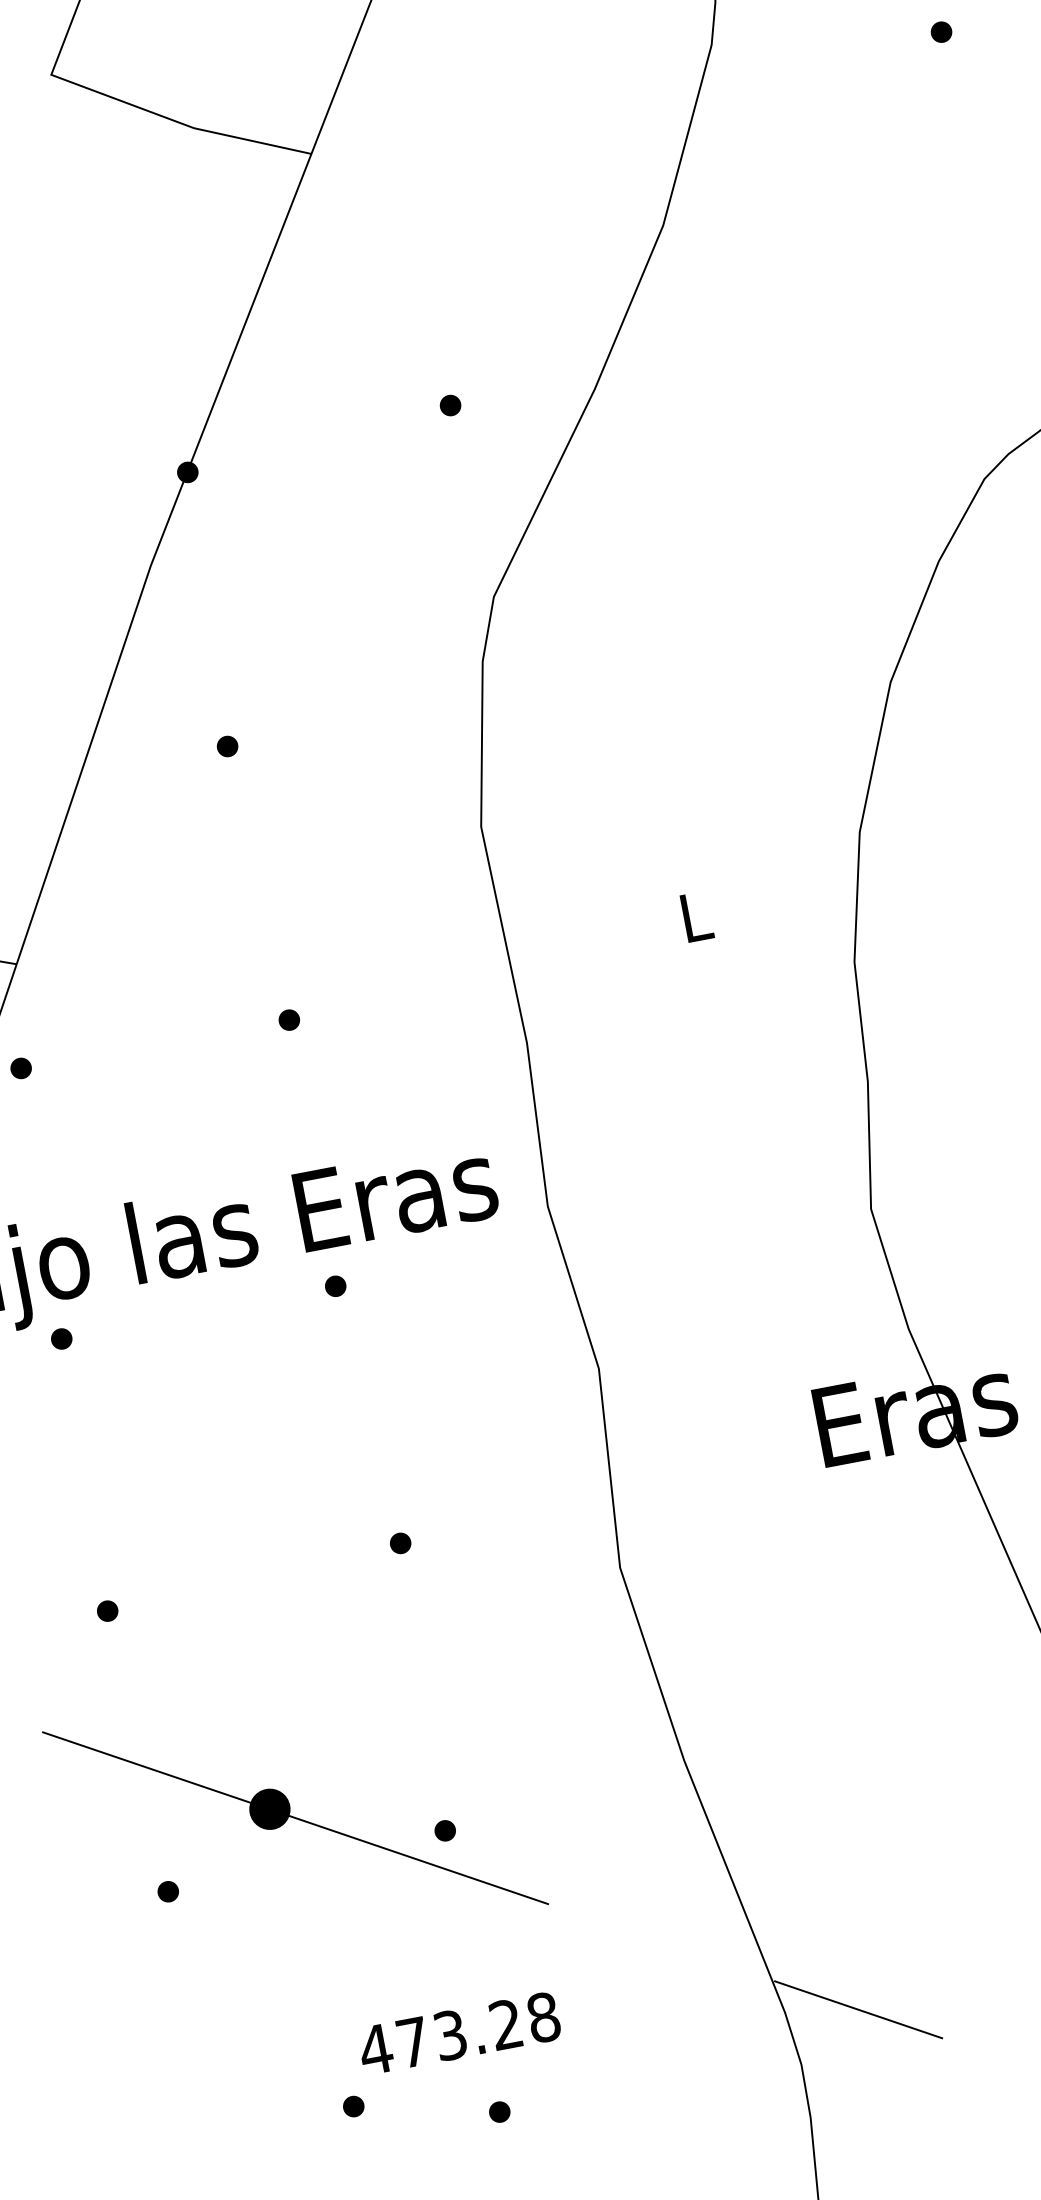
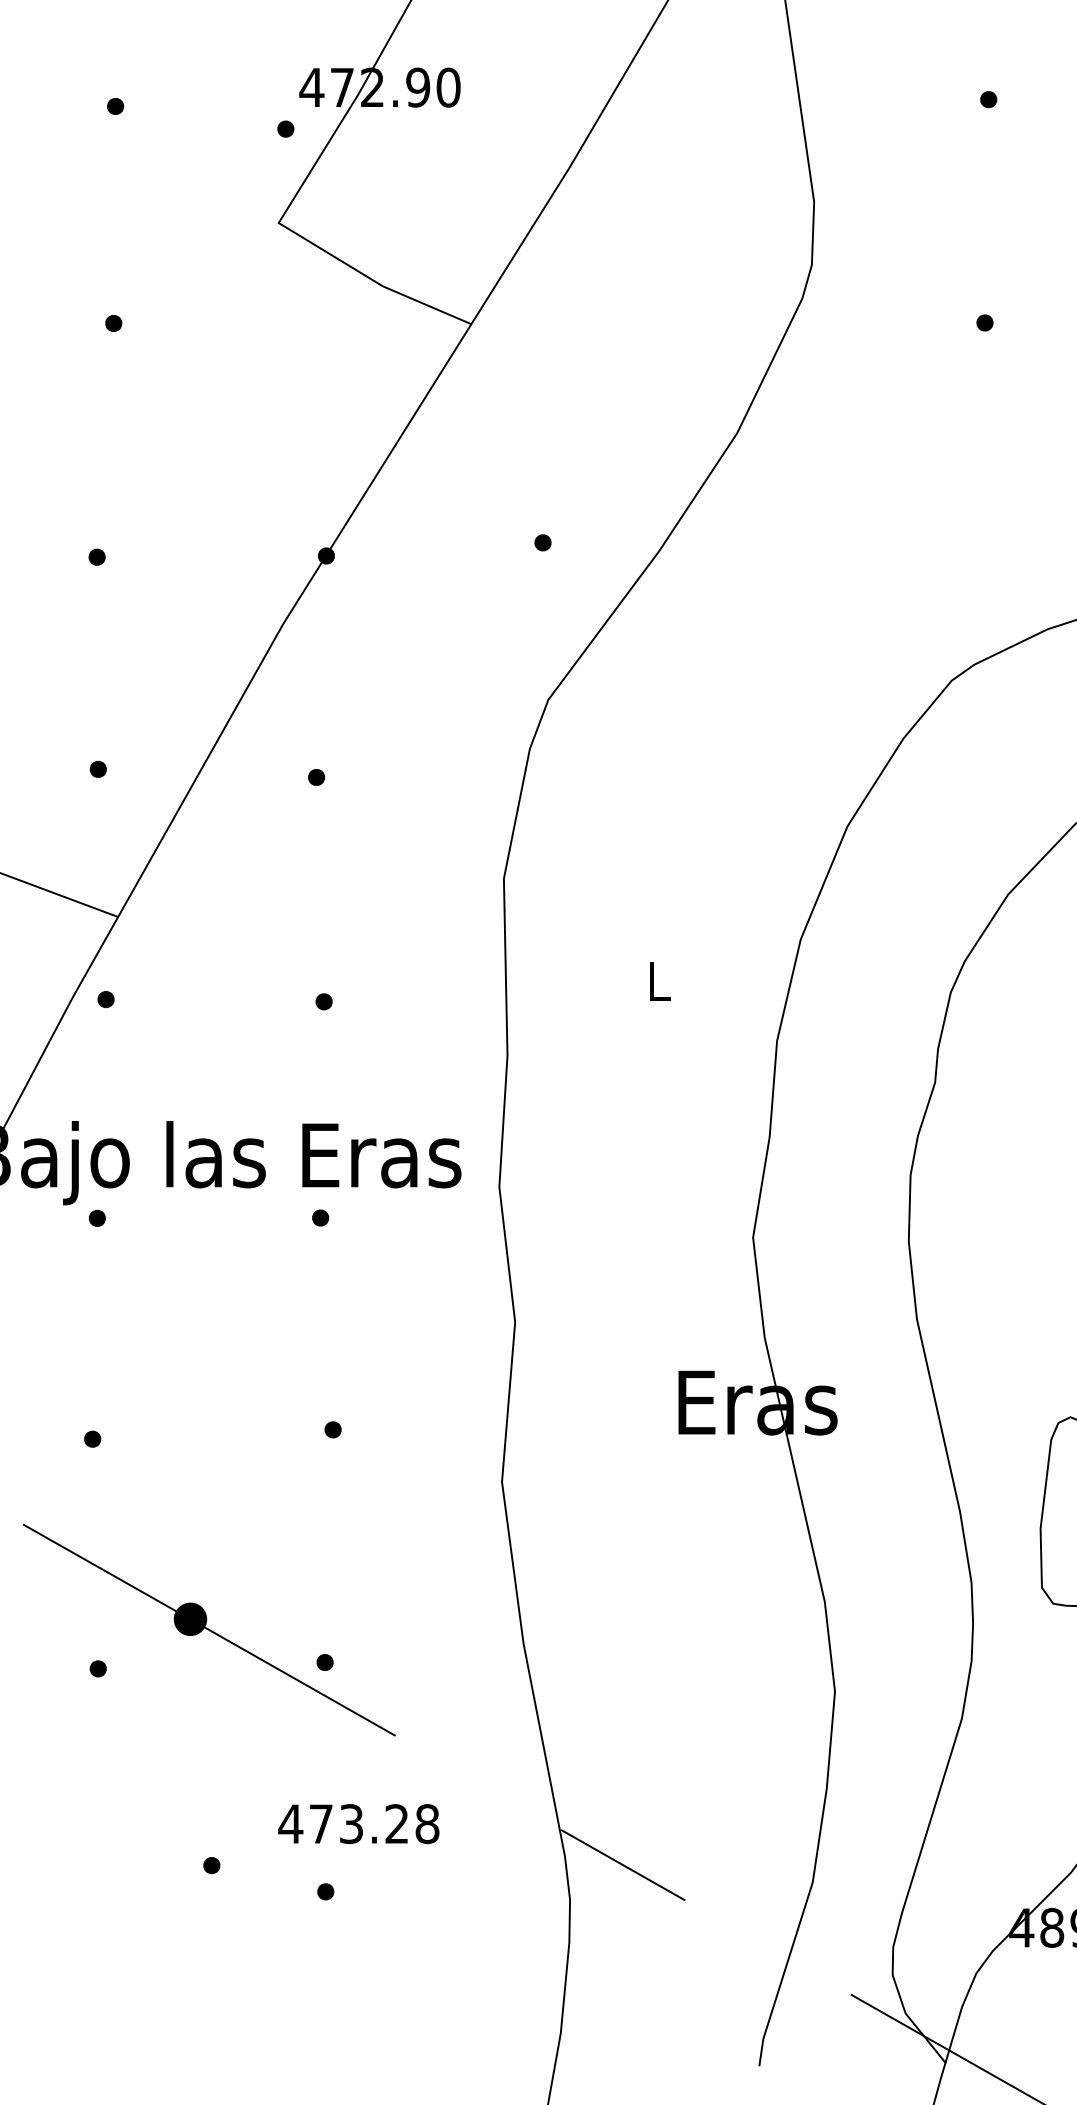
text: (459, 2034) -> (358, 1824), moved

